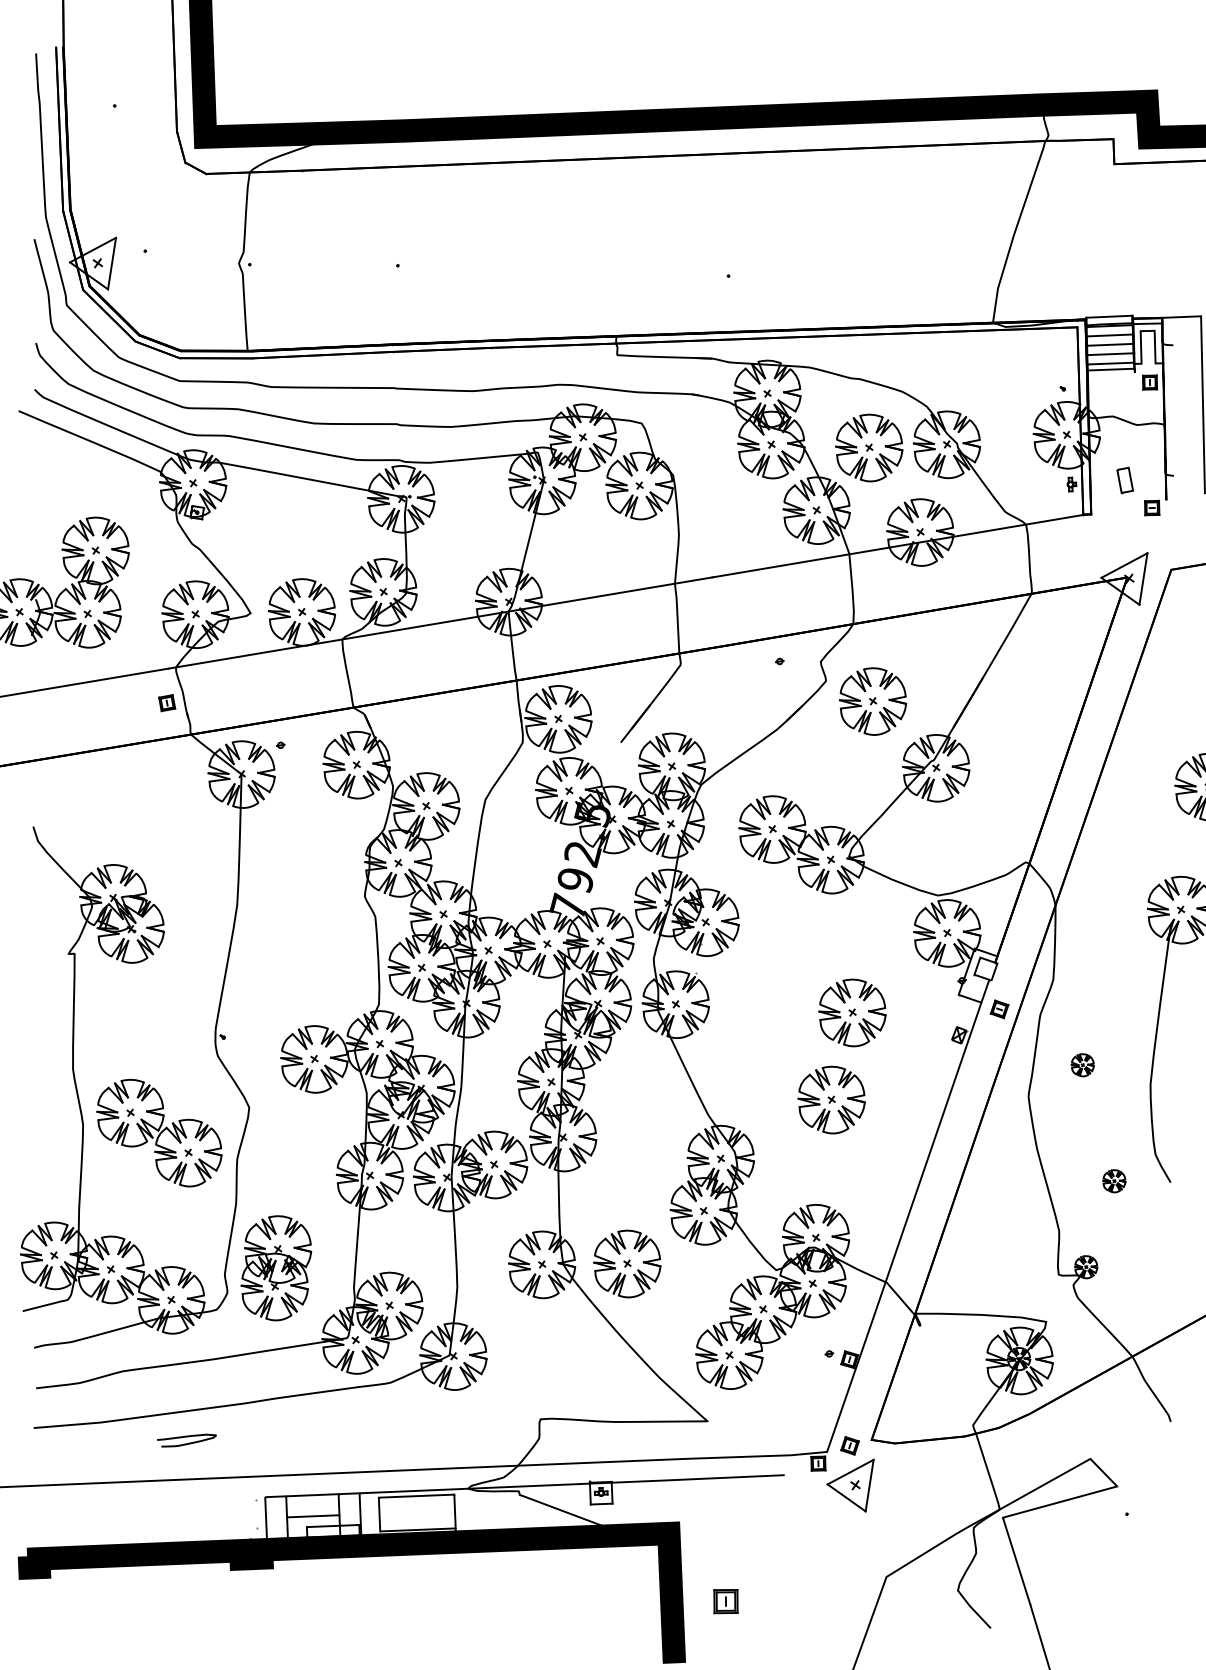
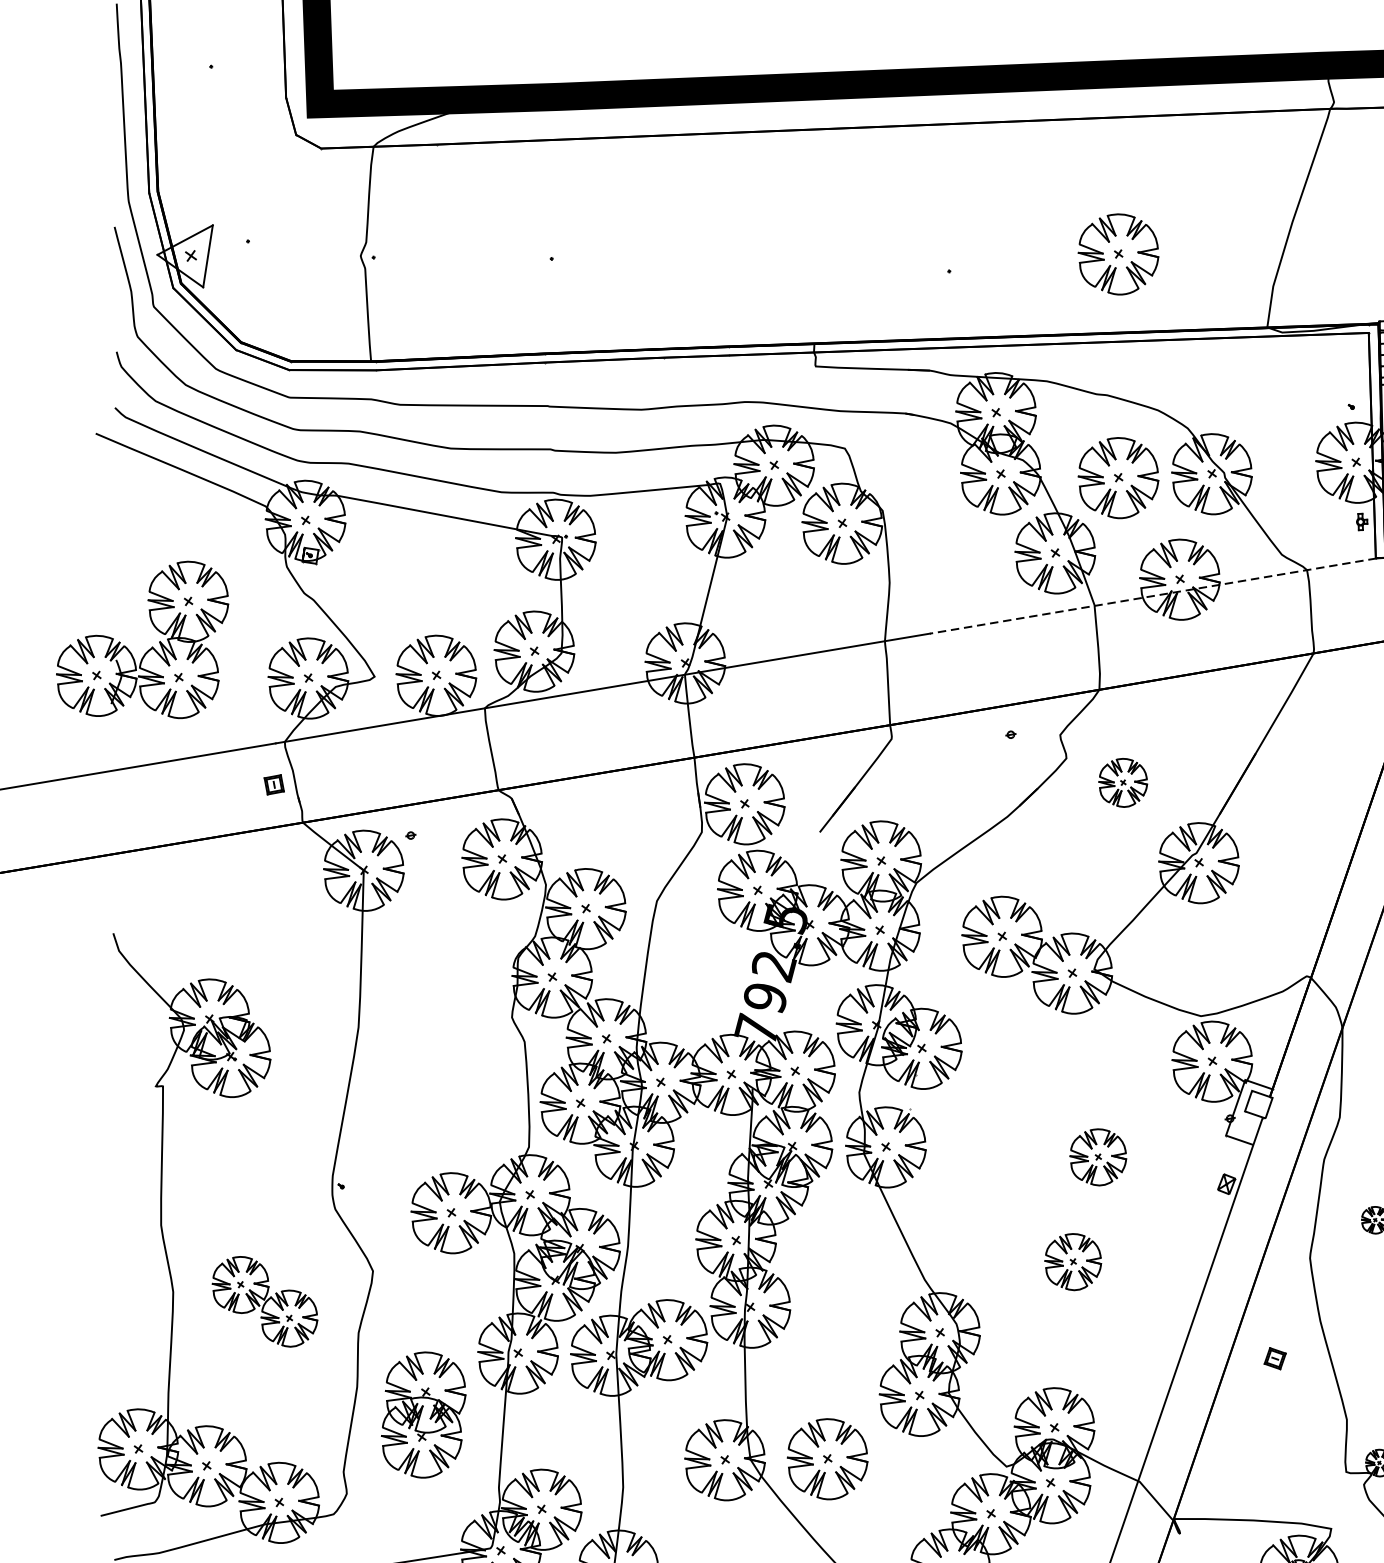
part: (869, 261) -> (1118, 253), added
line: (897, 546) -> (1152, 596), solid -> dashed
part: (873, 701) -> (1123, 782), size x0.6
part: (999, 1009) -> (1275, 1358), moved
part: (852, 1012) -> (1098, 1156), size x0.7
part: (831, 1099) -> (1073, 1261), size x0.7
part: (159, 1132) -> (265, 1301), size x0.7
part: (276, 1268) -> (423, 1415), moved

